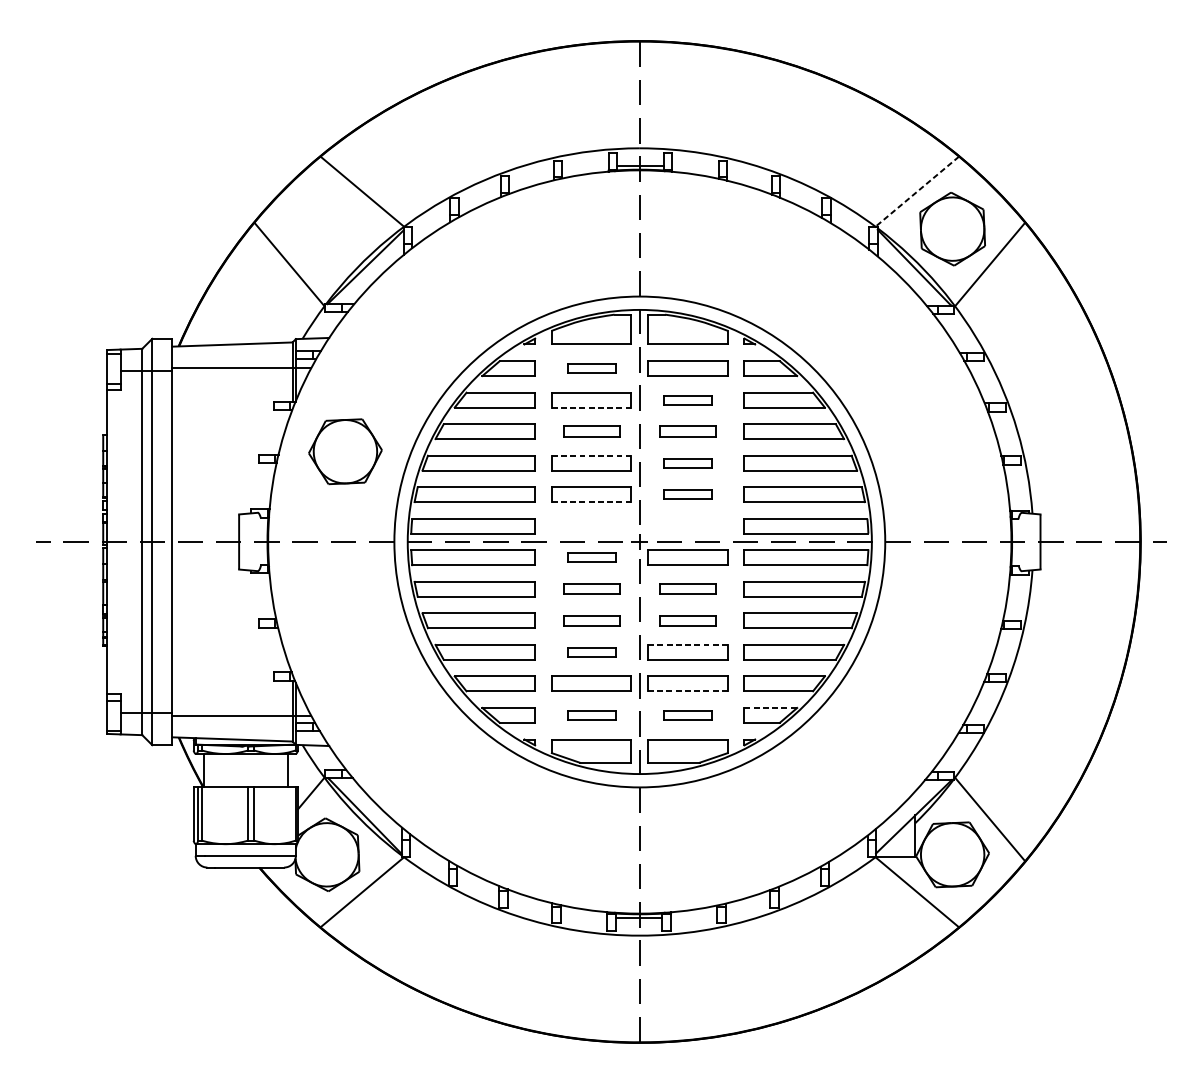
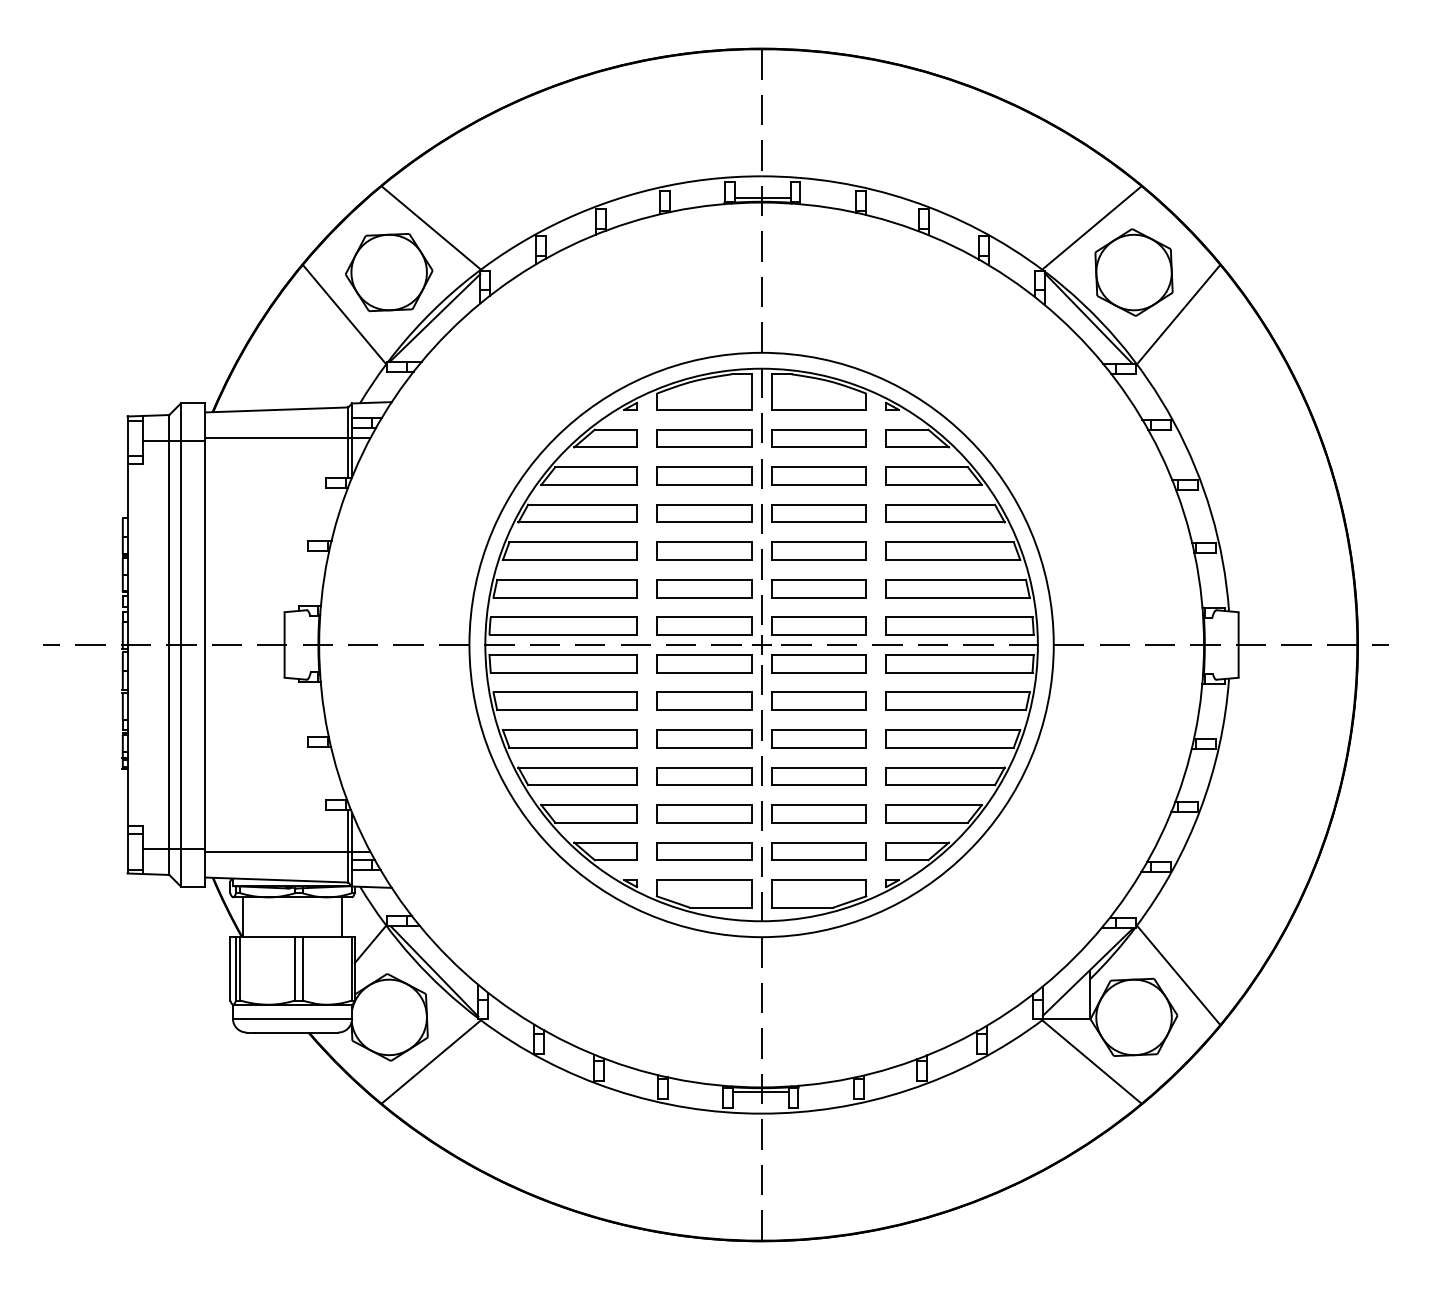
line: (916, 191) -> (1091, 227), dashed -> solid
part: (591, 368) -> (704, 438), size x1.67
part: (687, 399) -> (818, 475), size x1.67
line: (591, 407) -> (703, 484), dashed -> solid
part: (591, 431) -> (704, 513), size x1.43
part: (687, 431) -> (818, 513), size x1.43
part: (345, 451) -> (389, 272), moved
line: (591, 455) -> (704, 542), dashed -> solid
part: (687, 462) -> (818, 550), size x1.67
part: (687, 494) -> (818, 588), size x1.67
line: (591, 502) -> (703, 597), dashed -> solid
part: (591, 525) -> (704, 625), added
part: (687, 525) -> (818, 625), added
part: (591, 557) -> (704, 663), size x1.67
part: (591, 588) -> (704, 700), size x1.43
part: (687, 588) -> (818, 700), size x1.43
part: (591, 620) -> (704, 738), size x1.43
part: (687, 620) -> (818, 738), size x1.43
line: (688, 644) -> (819, 767), dashed -> solid
part: (591, 652) -> (704, 776), size x1.67
line: (687, 691) -> (818, 822), dashed -> solid
line: (771, 707) -> (918, 842), dashed -> solid
part: (591, 715) -> (704, 851), size x1.67
part: (687, 715) -> (818, 851), size x1.67

